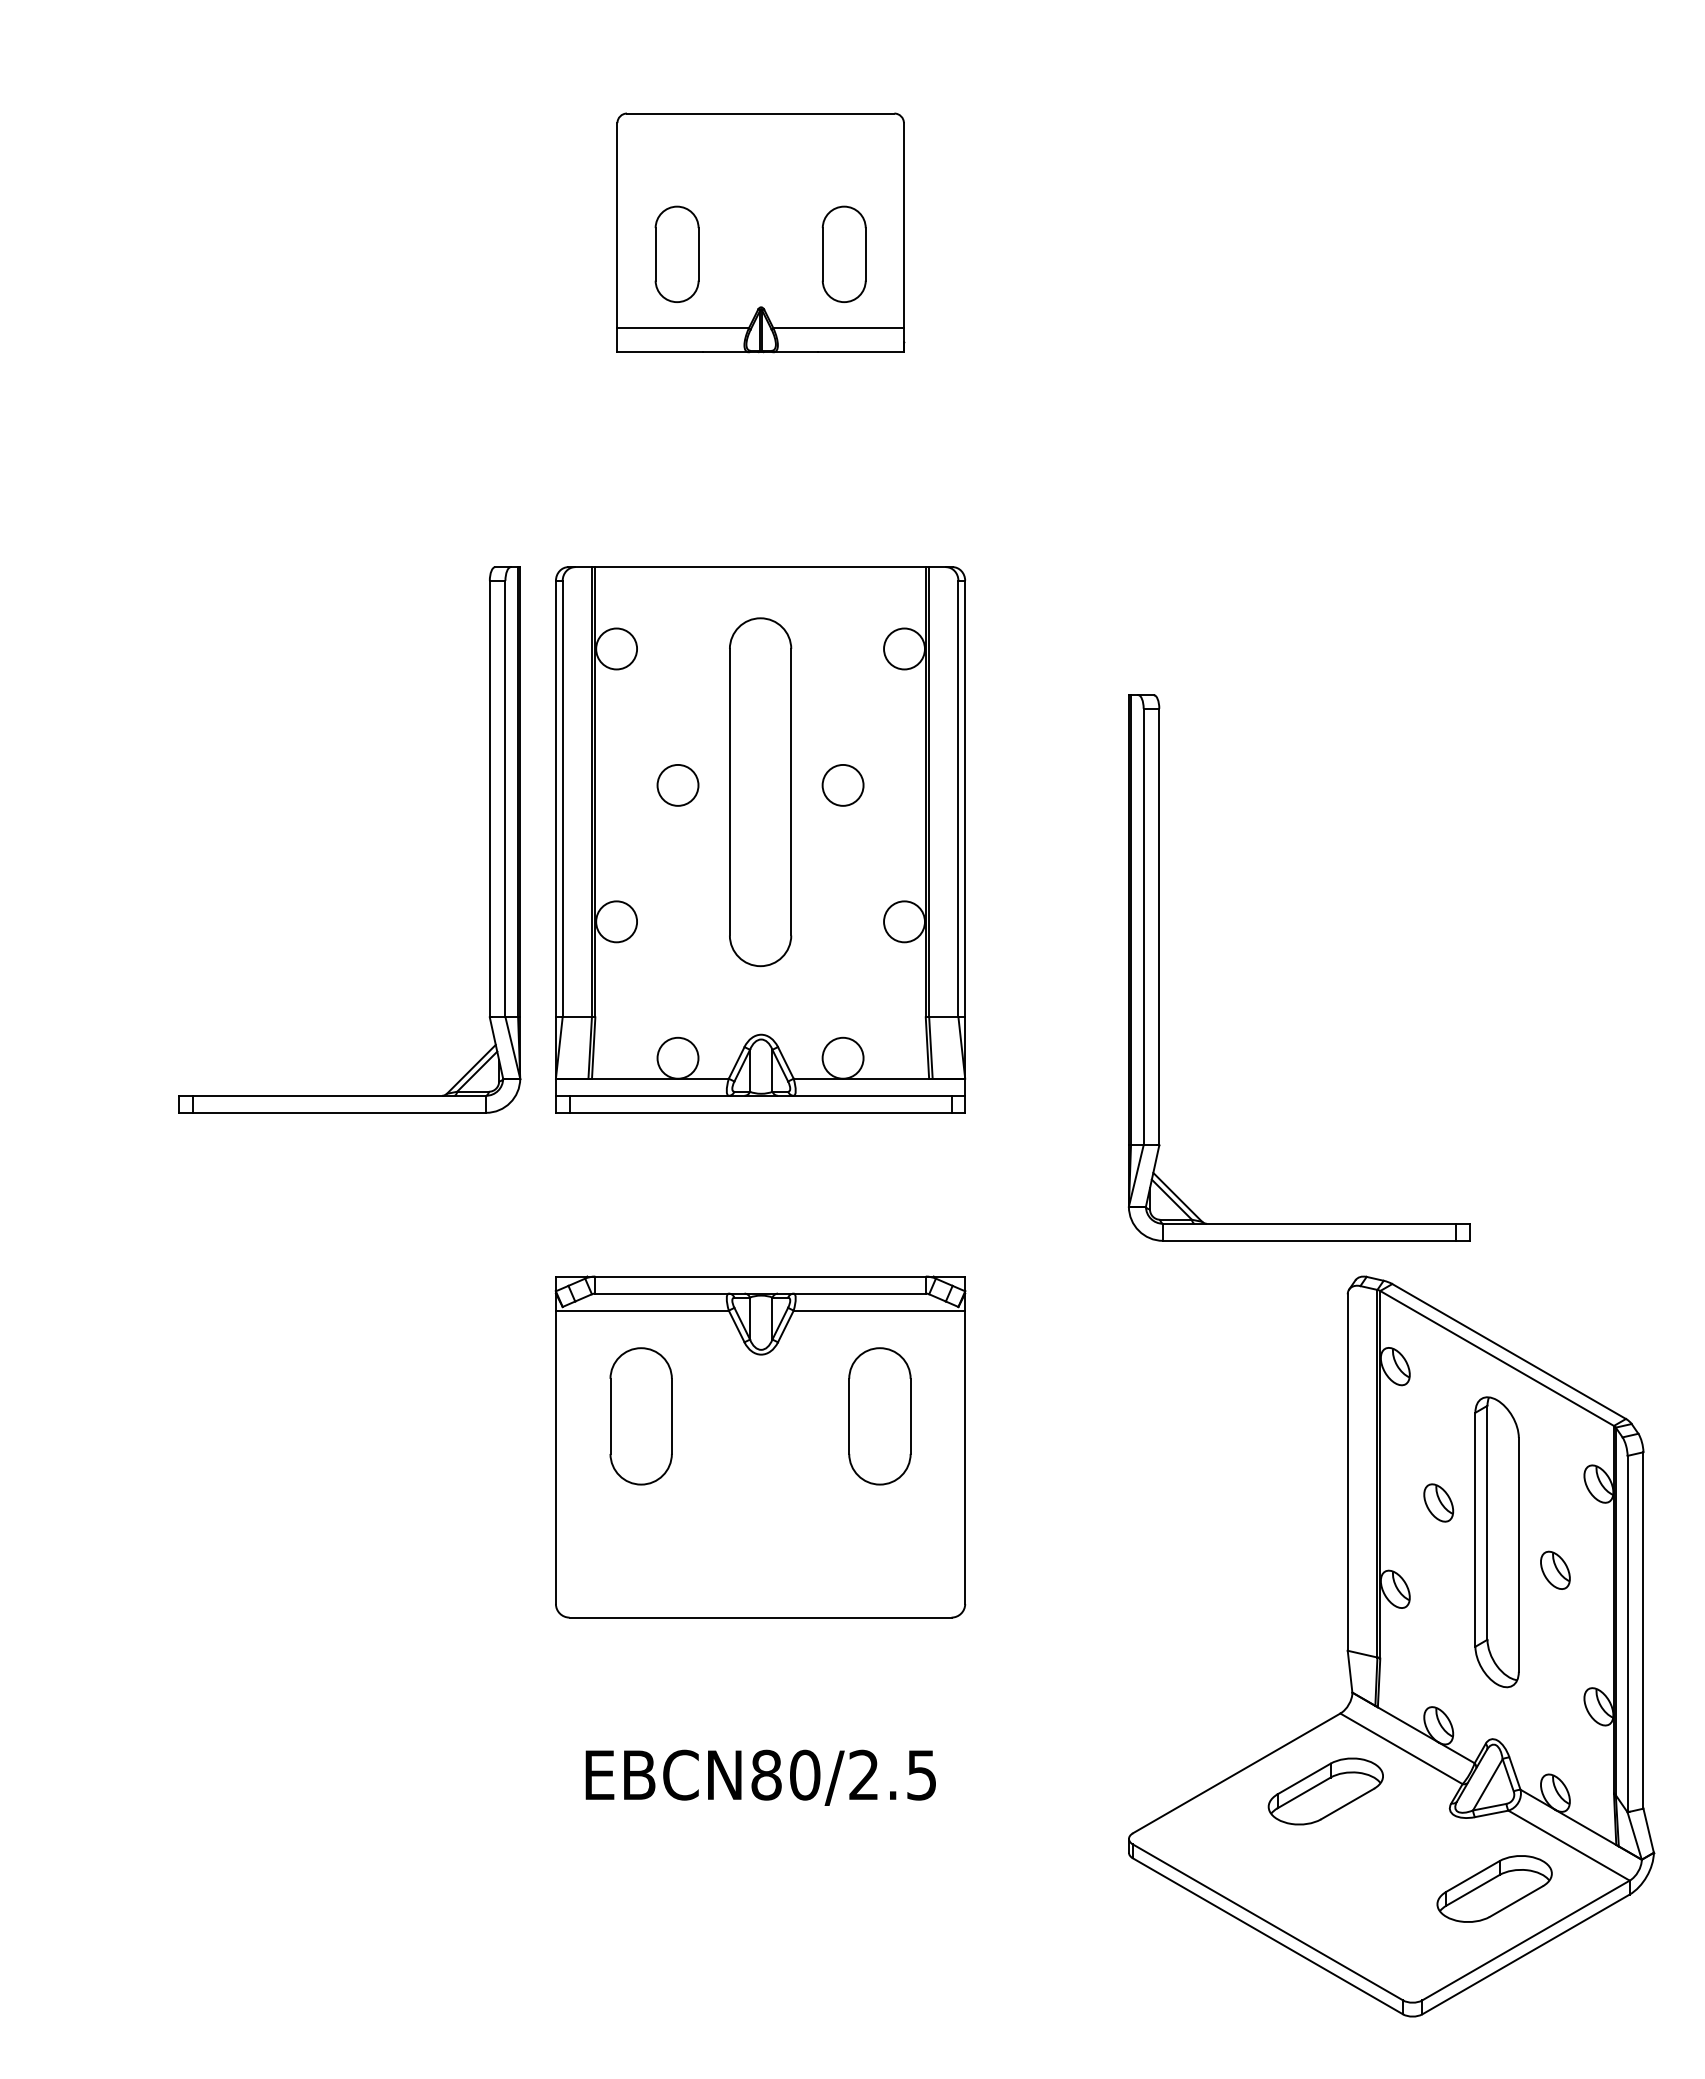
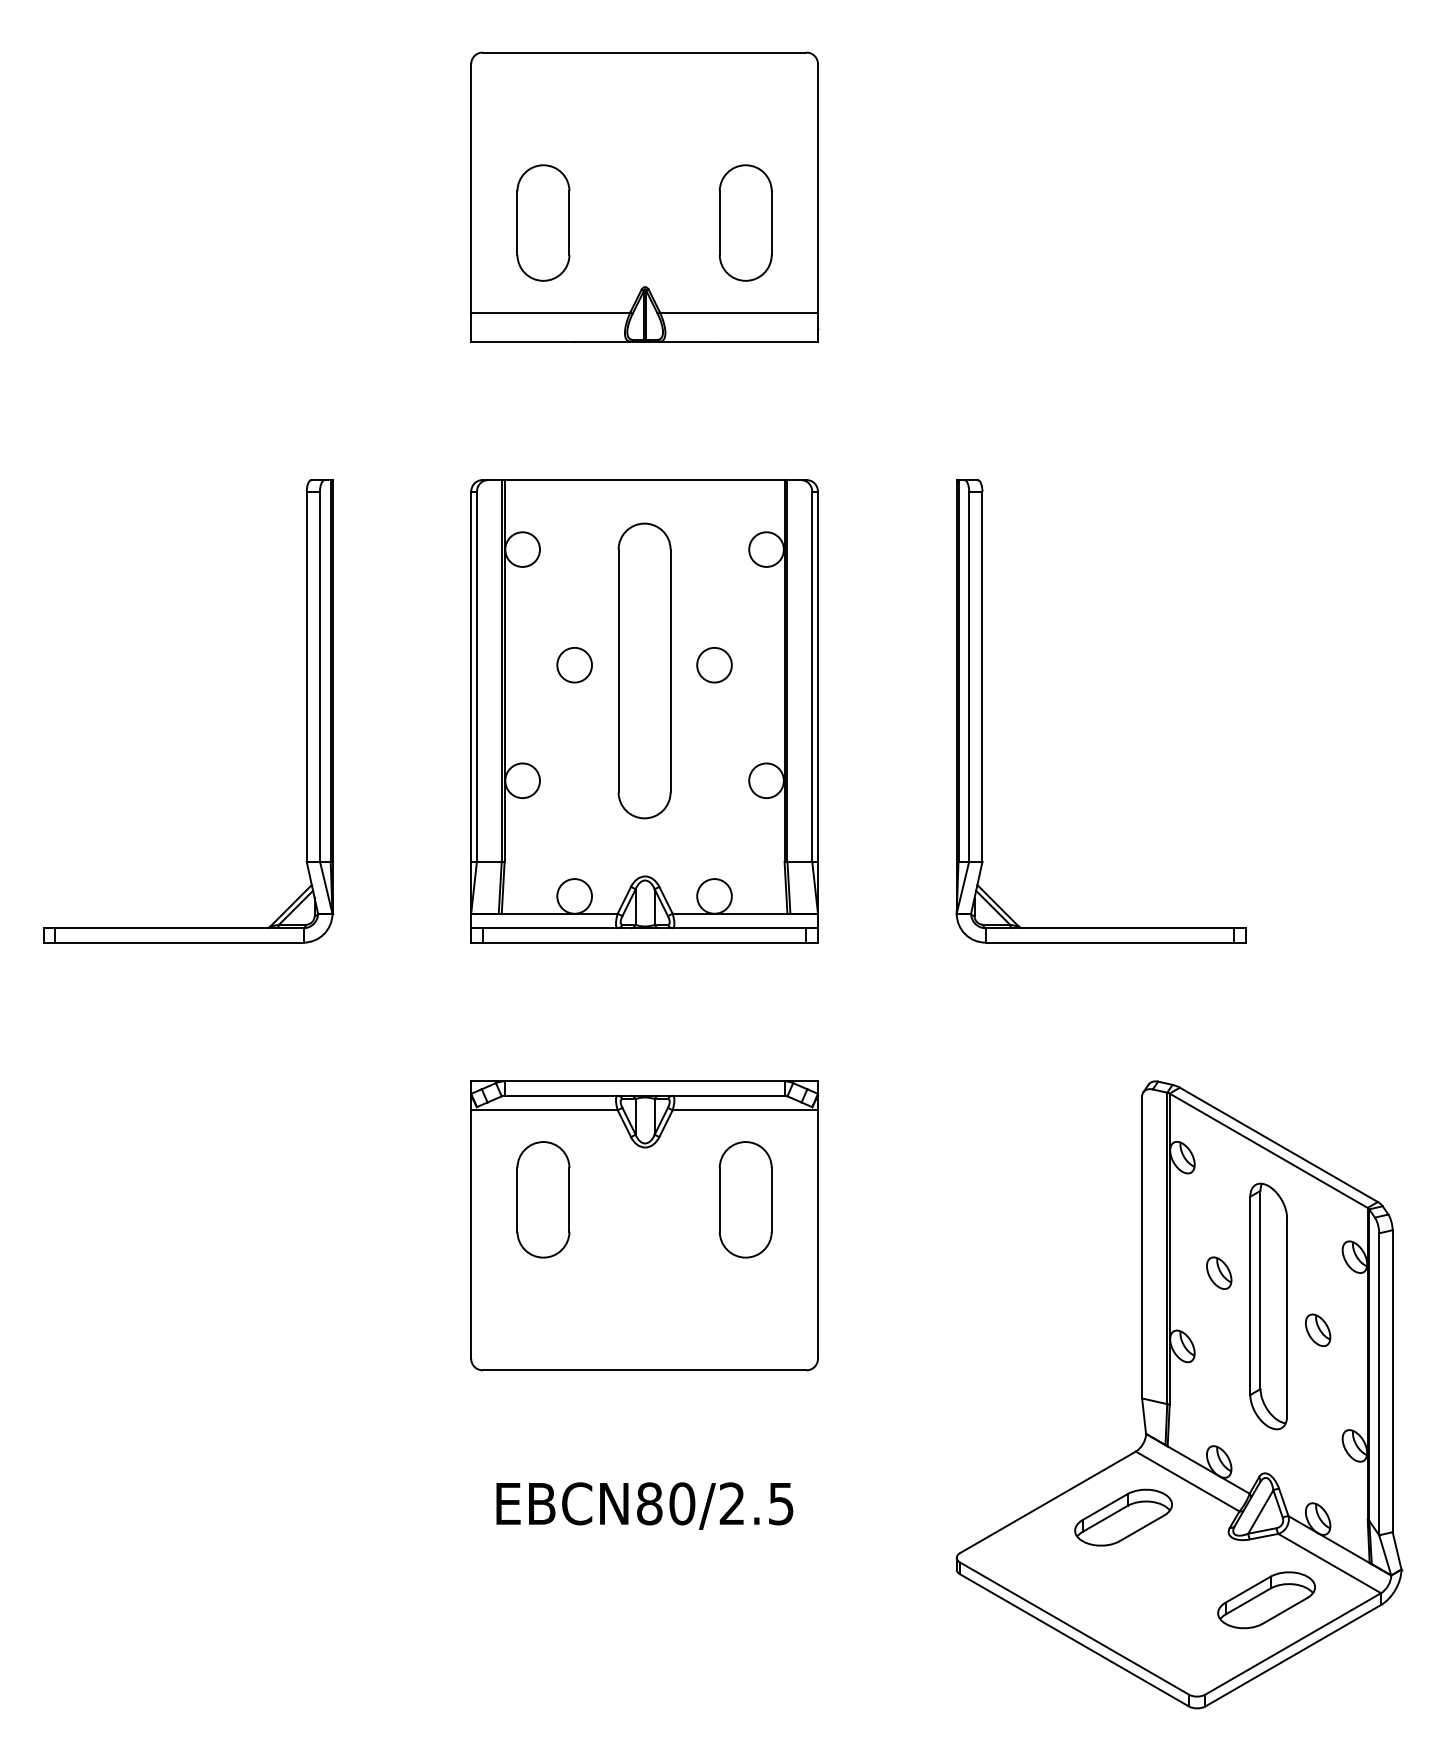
part: (760, 232) -> (644, 196), size x1.43
part: (489, 839) -> (306, 711), moved
part: (1159, 967) -> (982, 711), moved

